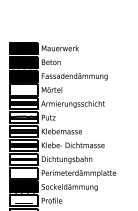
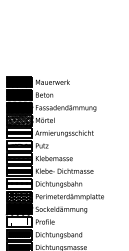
hatch: (23, 90) -> (19, 120), added
hatch: (23, 172) -> (19, 196), added

